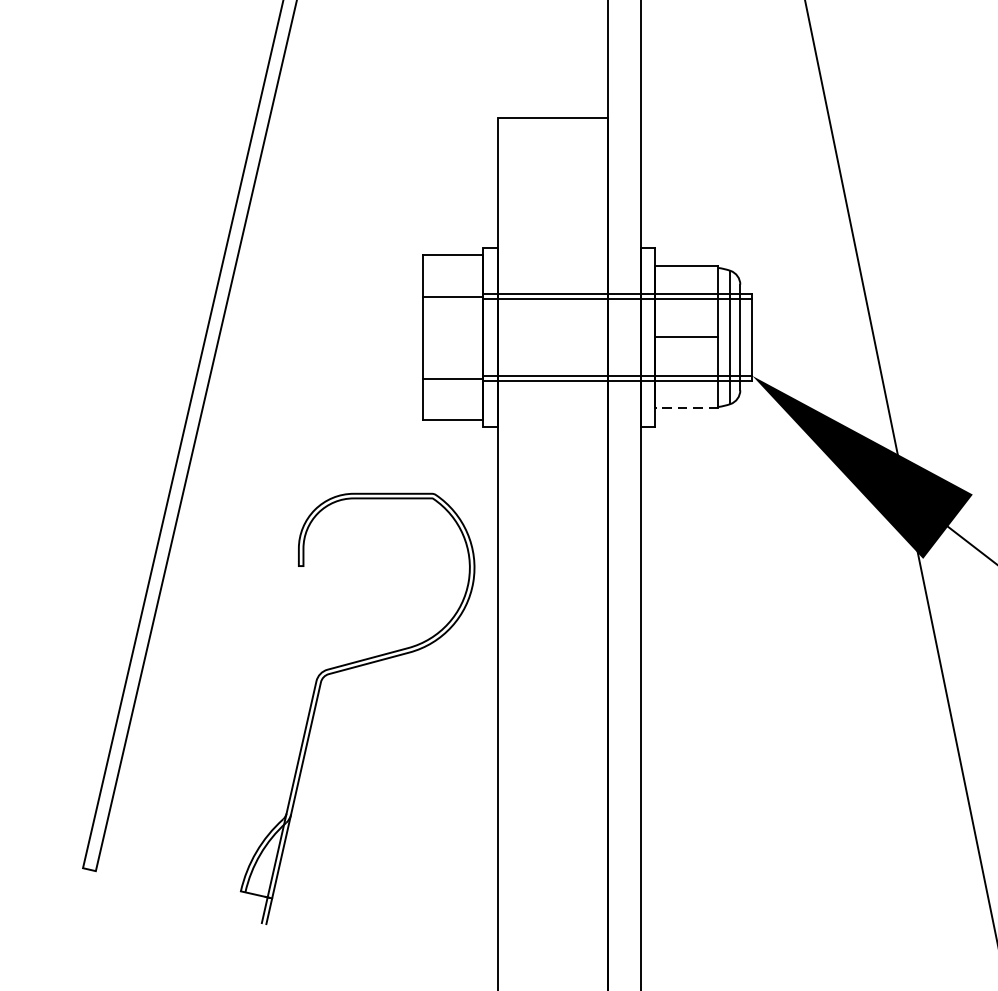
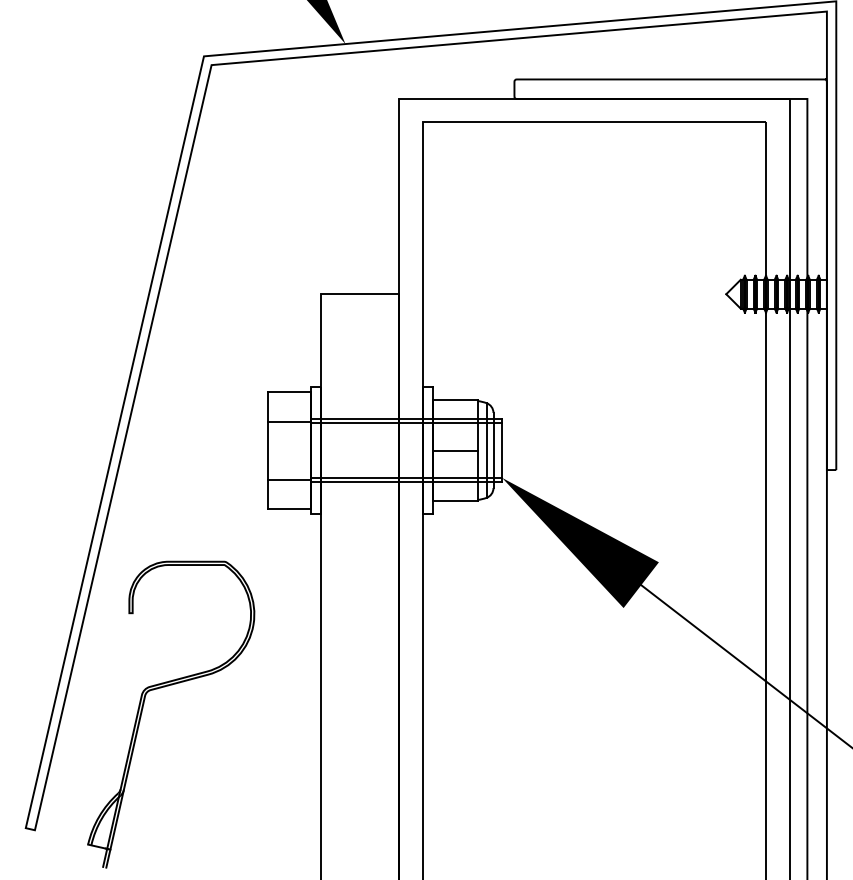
line: (685, 409) -> (454, 501), dashed -> solid
part: (343, 671) -> (161, 688), moved

